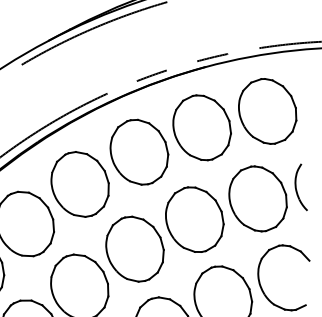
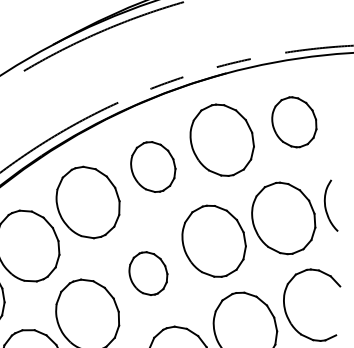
part: (267, 111) -> (294, 122), size x0.7
part: (139, 151) -> (153, 166), size x0.7
part: (134, 248) -> (147, 272), size x0.6

